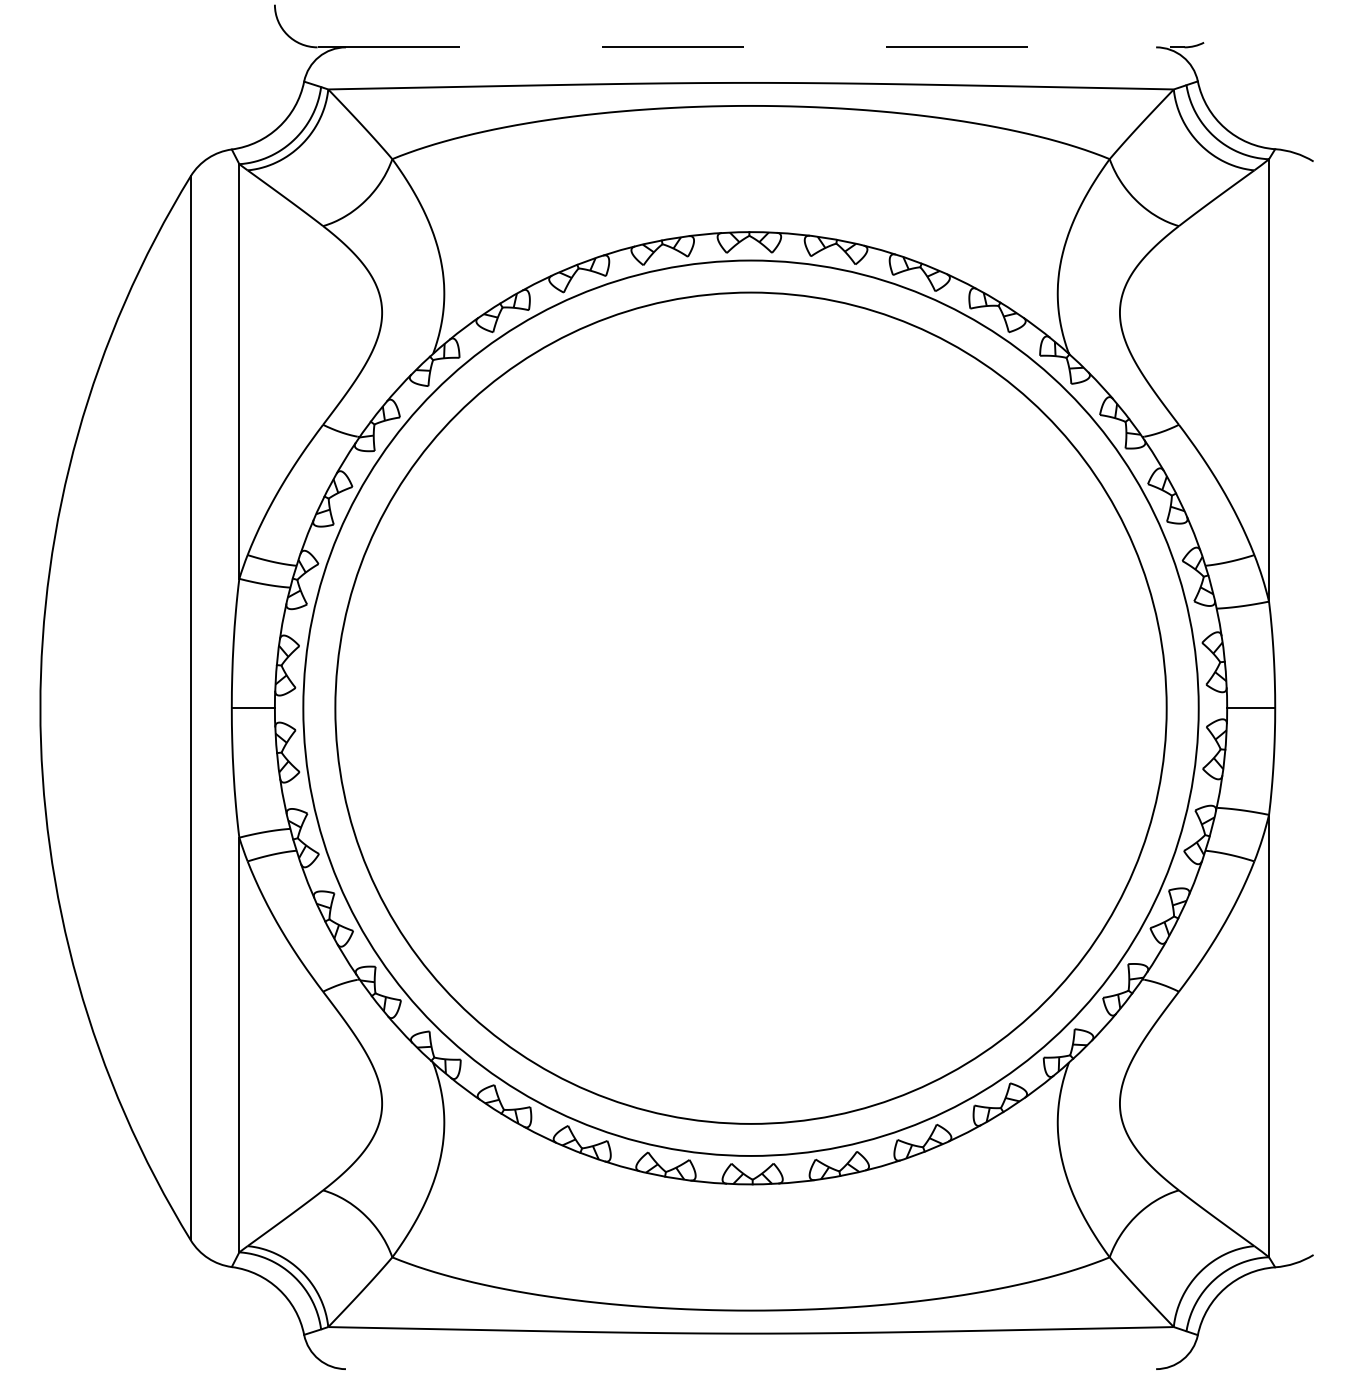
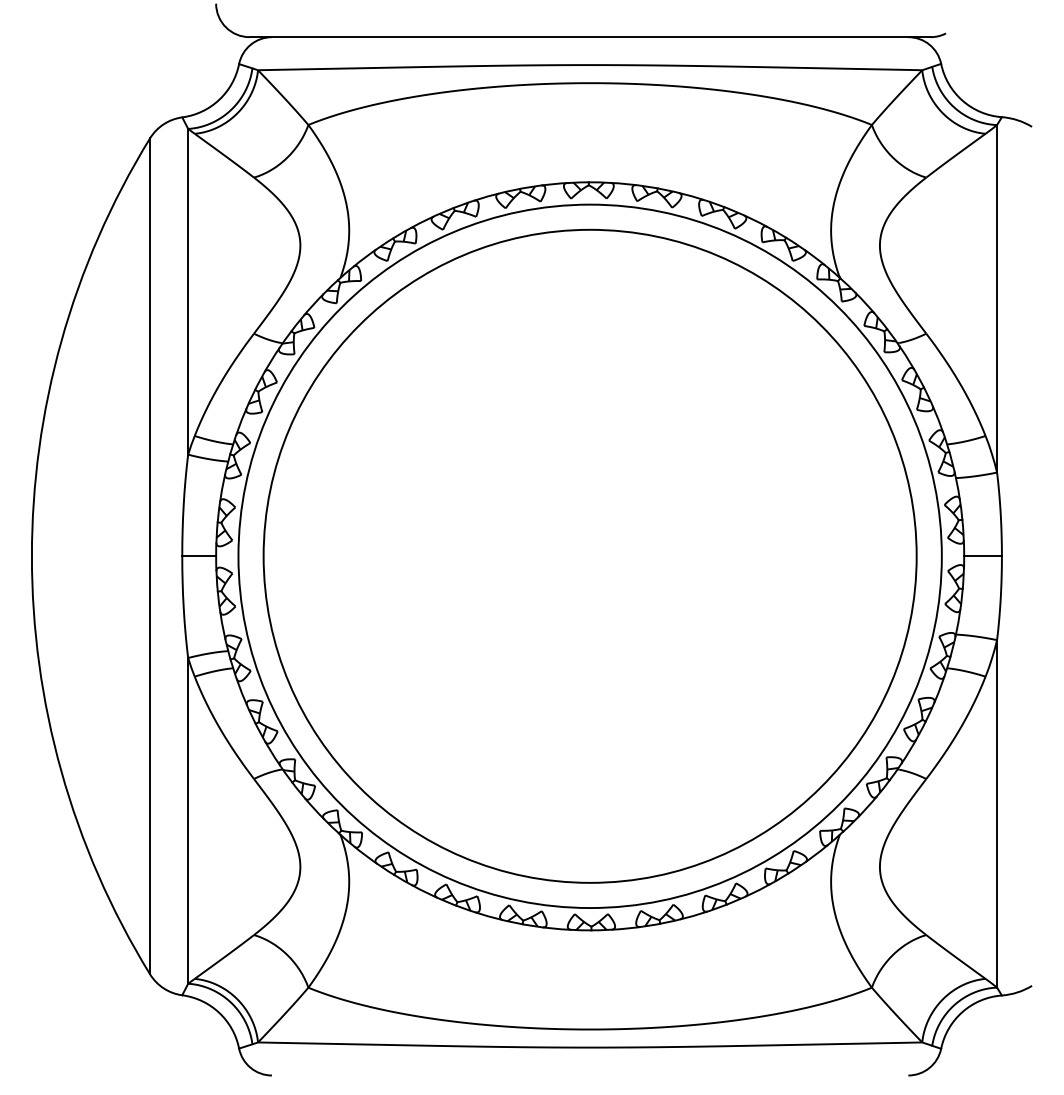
line: (751, 47) -> (590, 37), dashed -> solid

